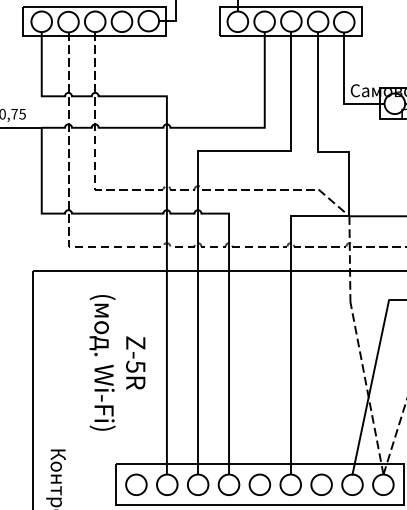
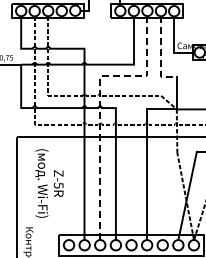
line: (317, 107) -> (160, 54), solid -> dashed
line: (198, 204) -> (100, 103), solid -> dashed
text: (117, 362) -> (49, 183), moved

